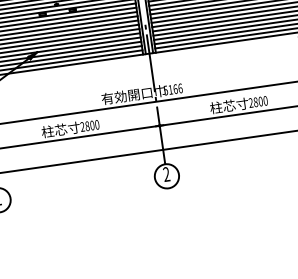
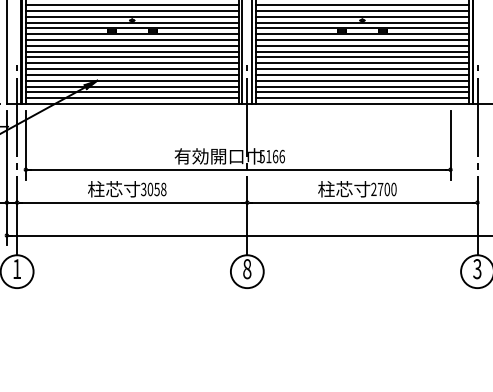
text: (255, 102) -> (380, 189), 2800 -> 2700
text: (89, 125) -> (153, 189), 2800 -> 3058
text: (166, 174) -> (247, 269), 2 -> 8

